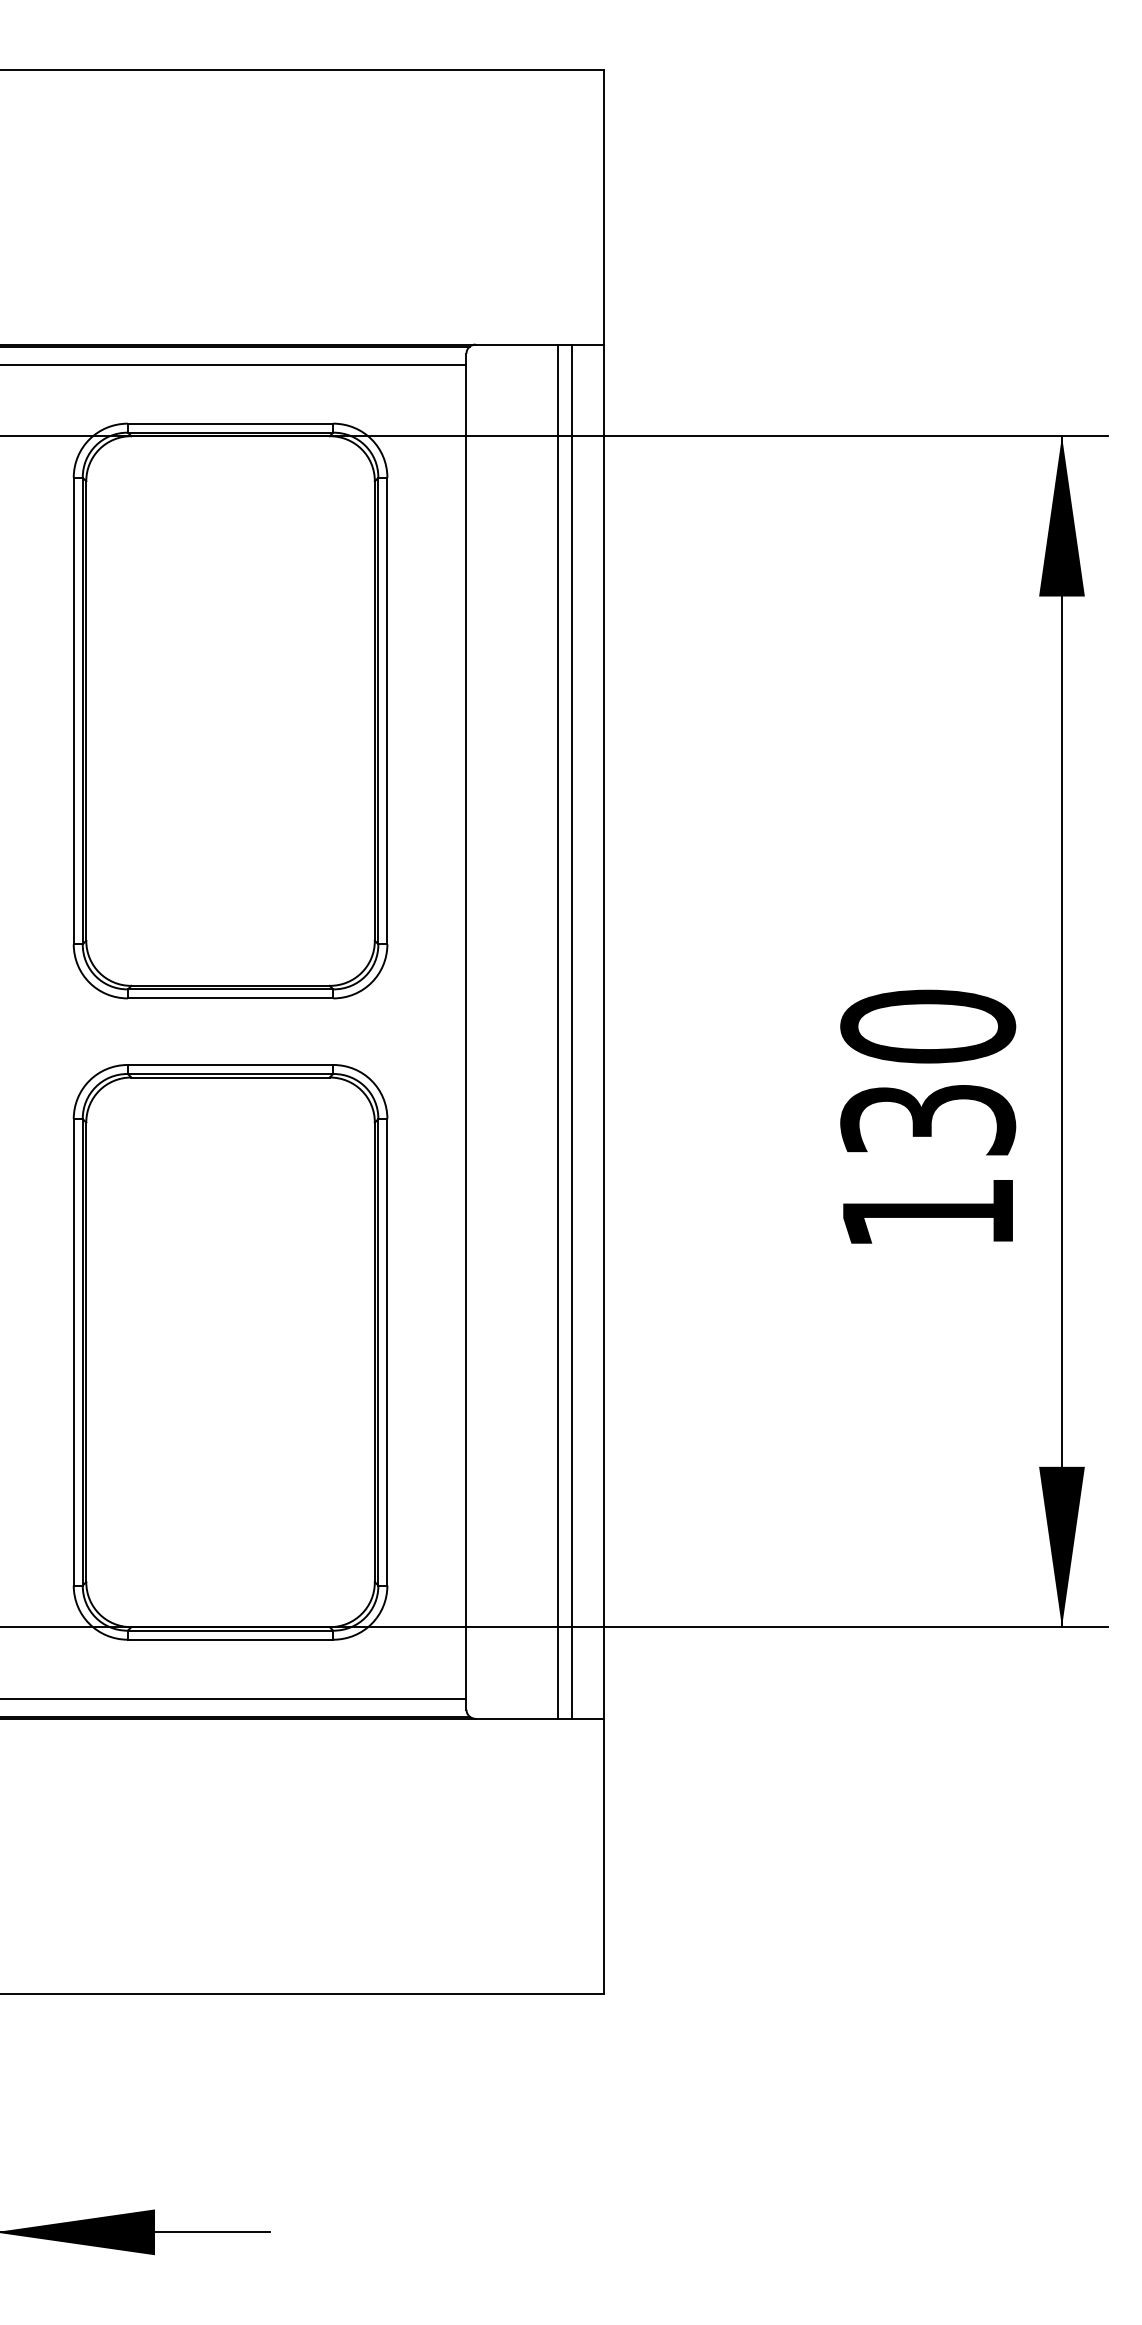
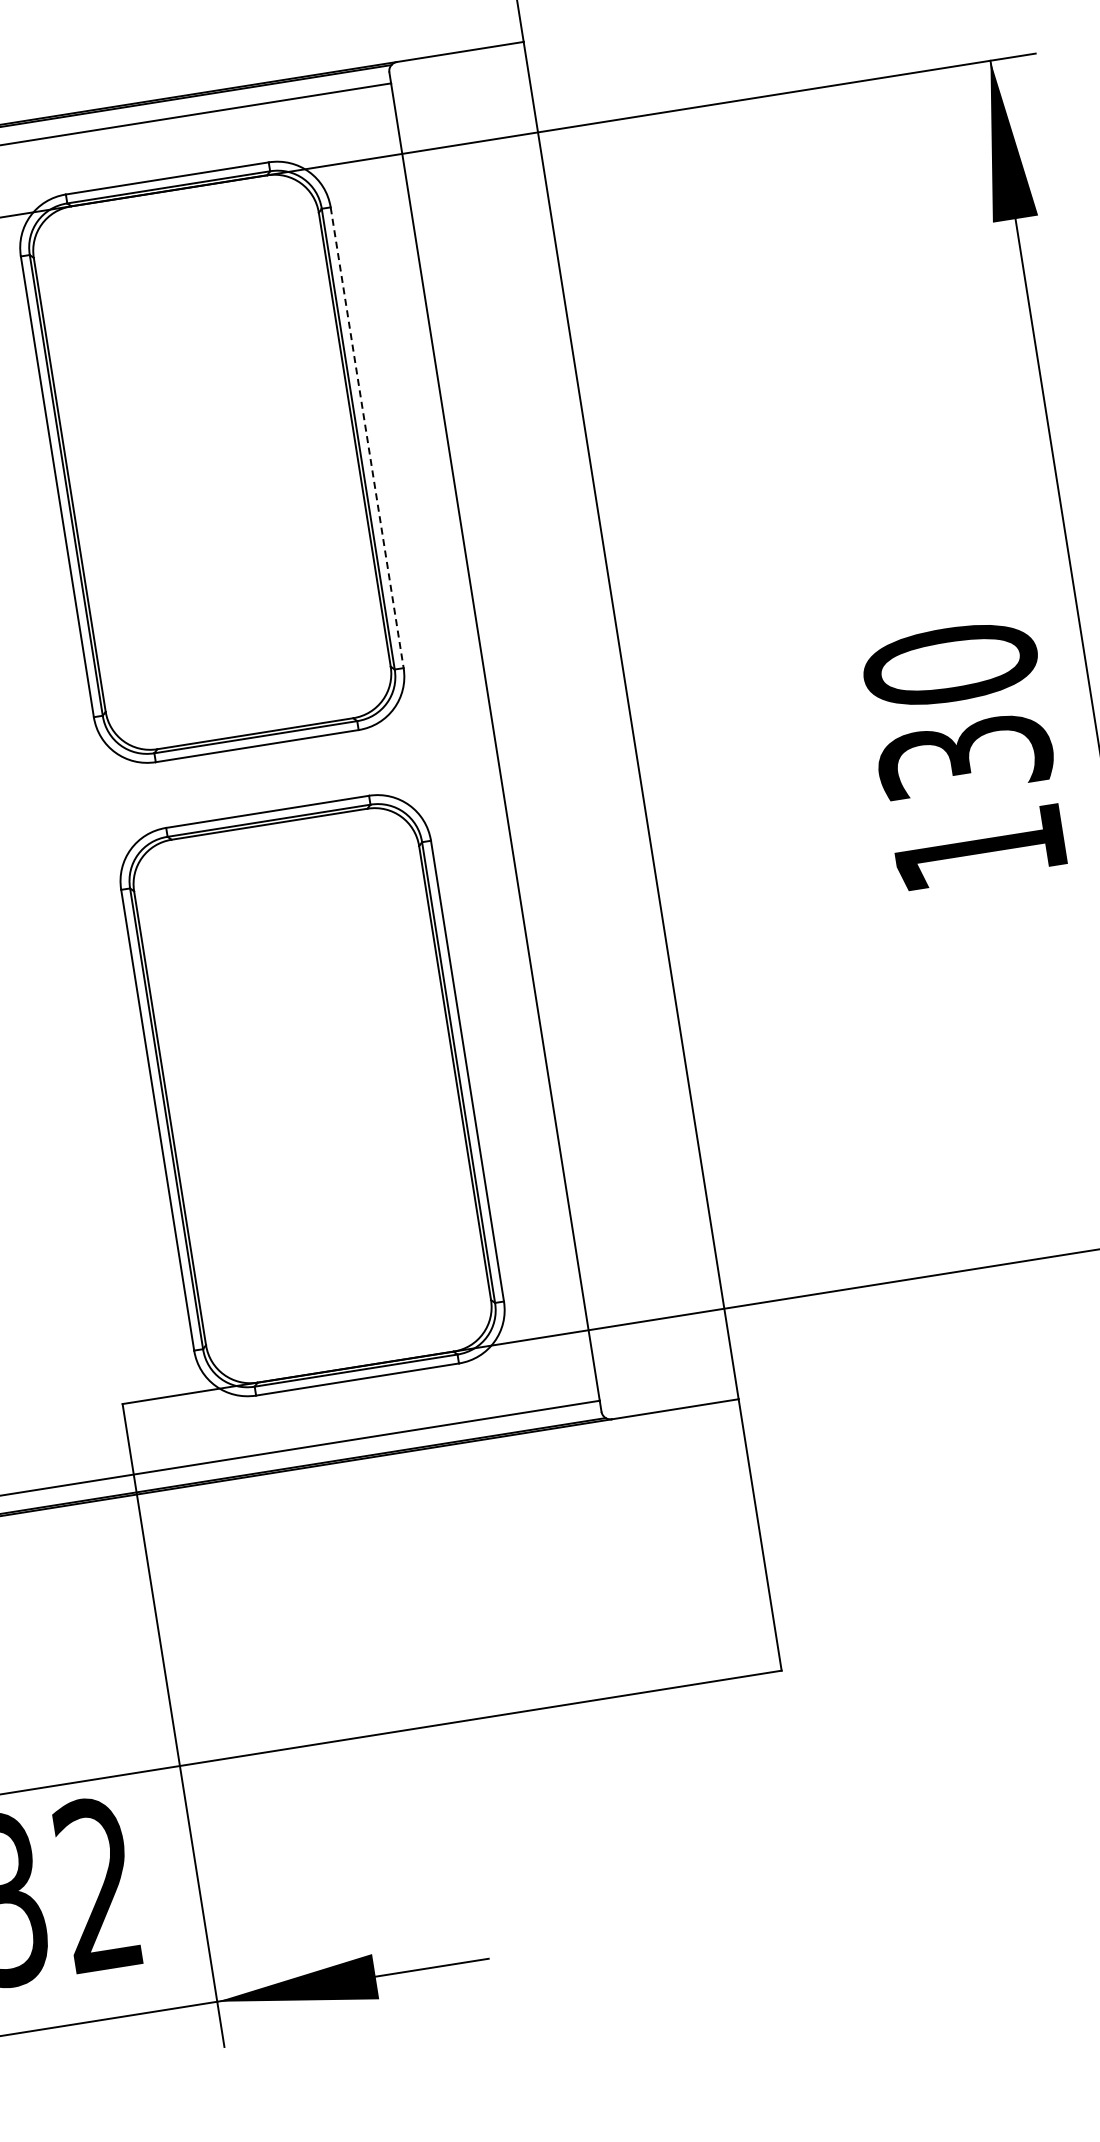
line: (387, 711) -> (367, 438), solid -> dashed
line: (558, 1031) -> (586, 727), removed
line: (571, 1031) -> (599, 725), removed

